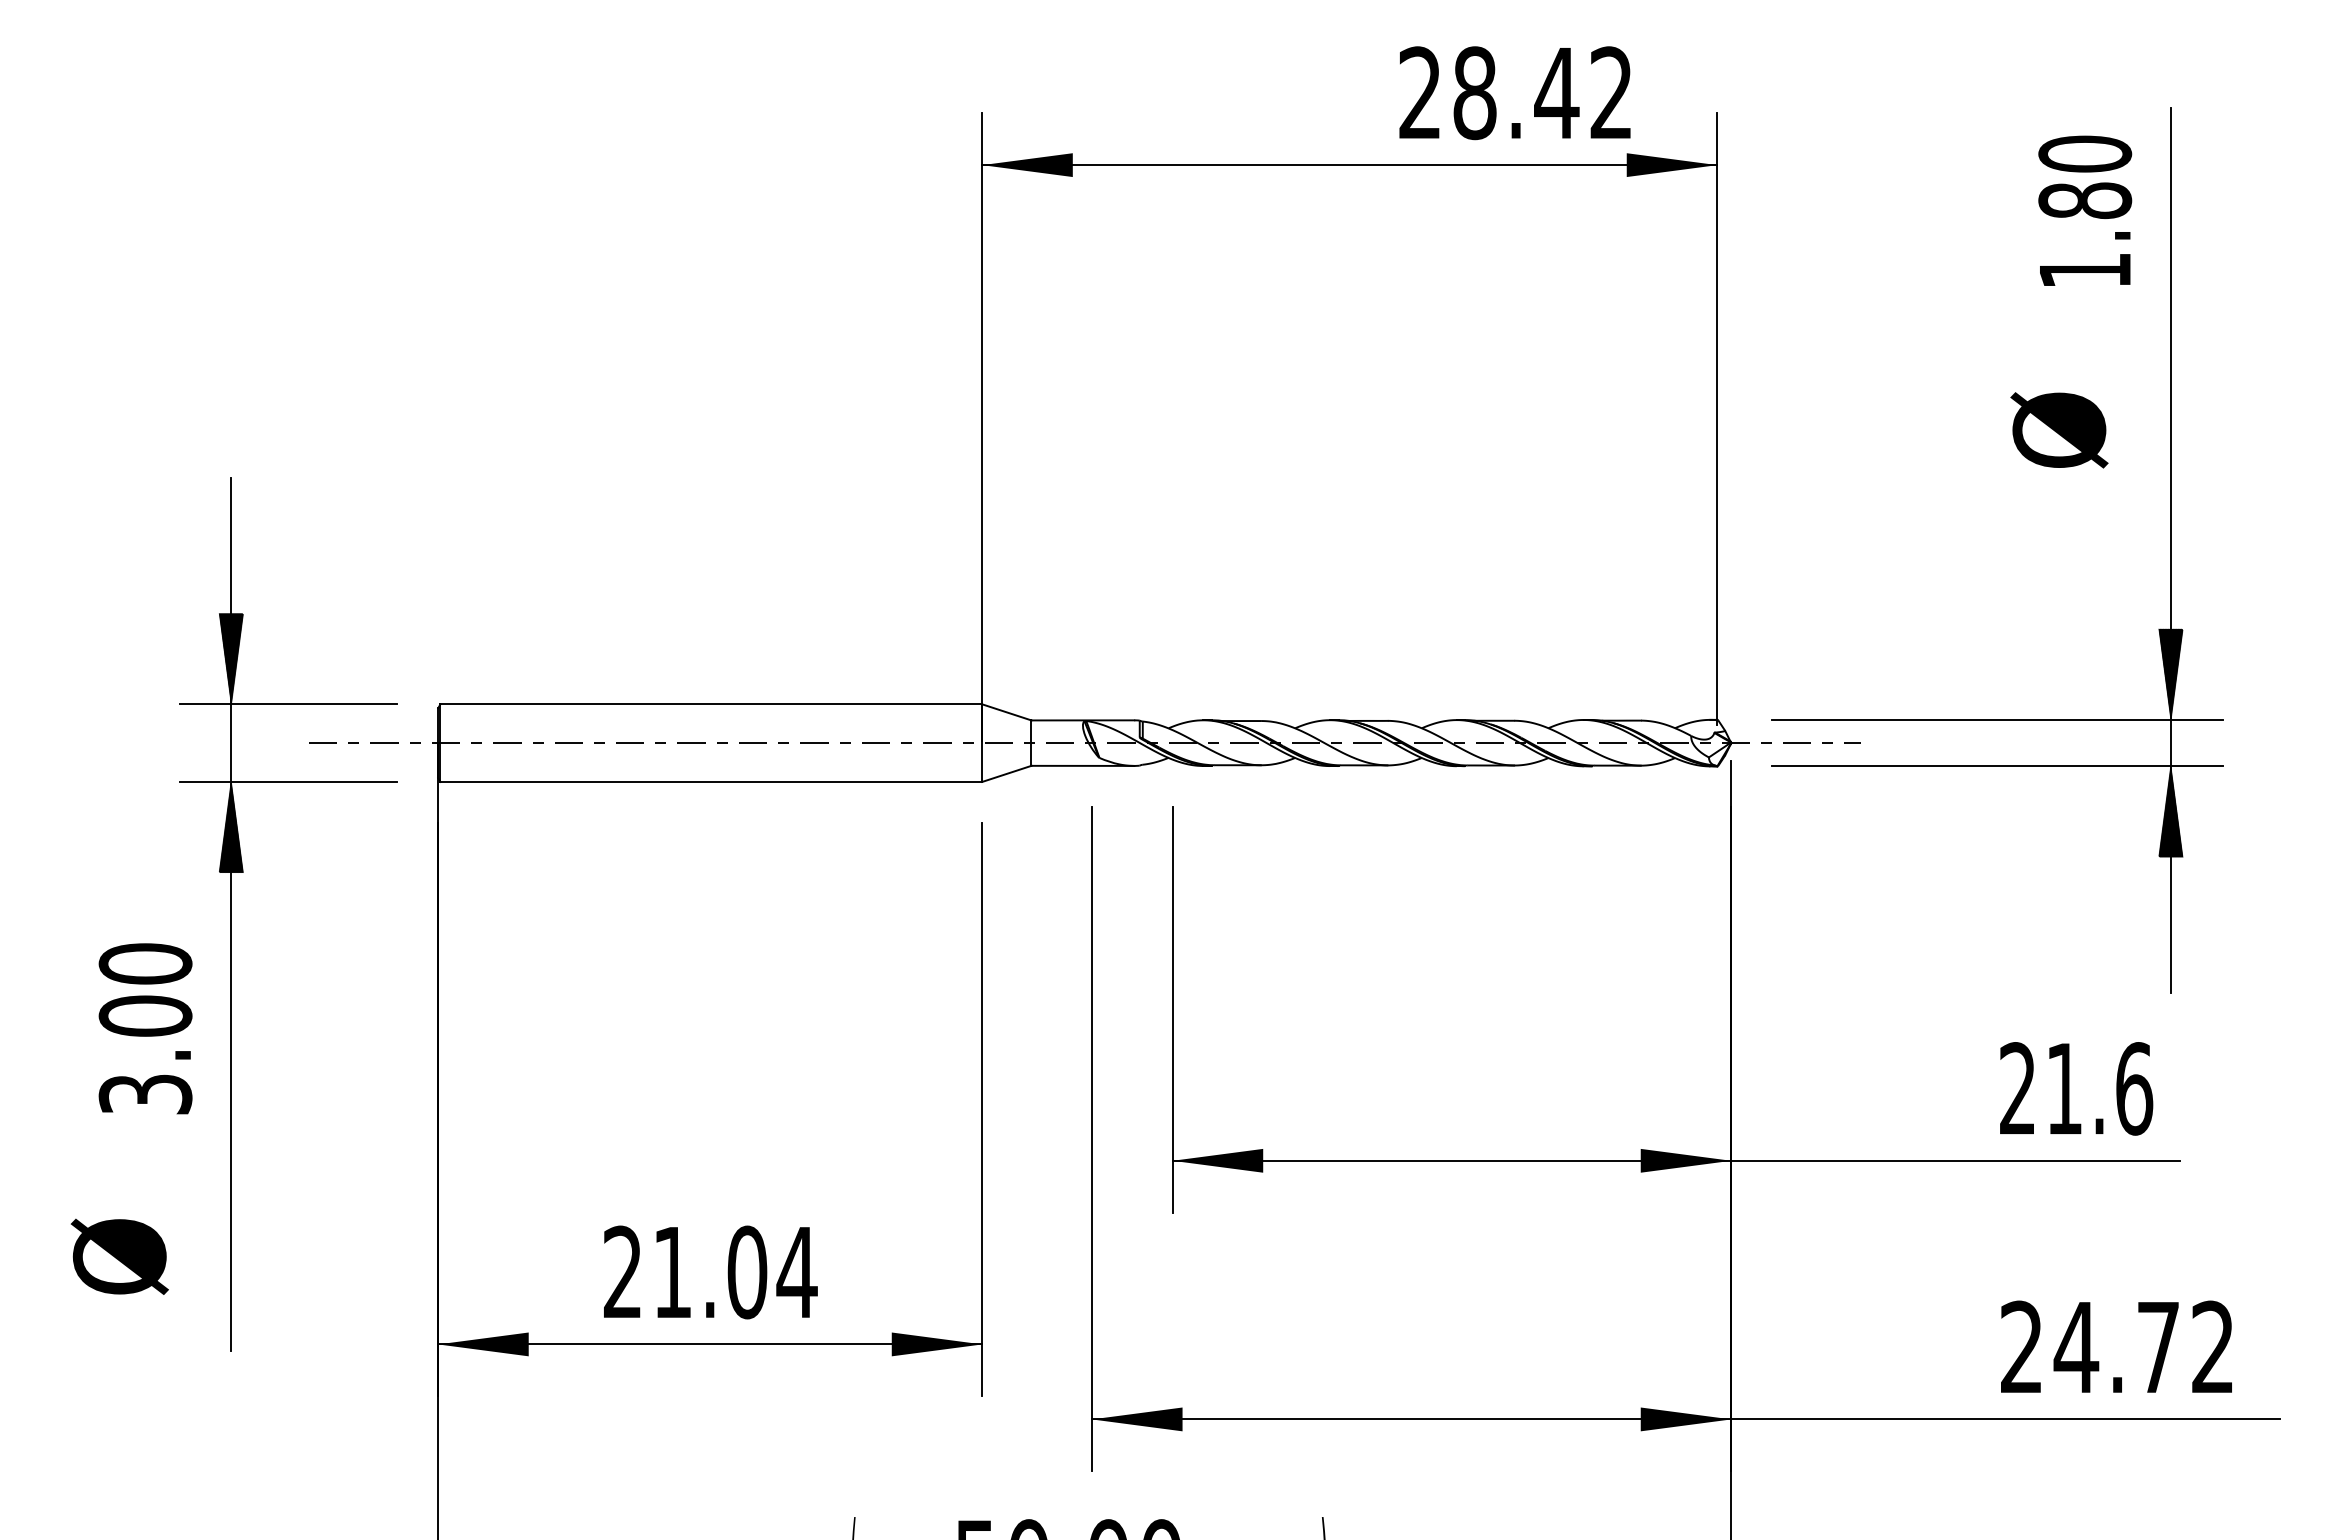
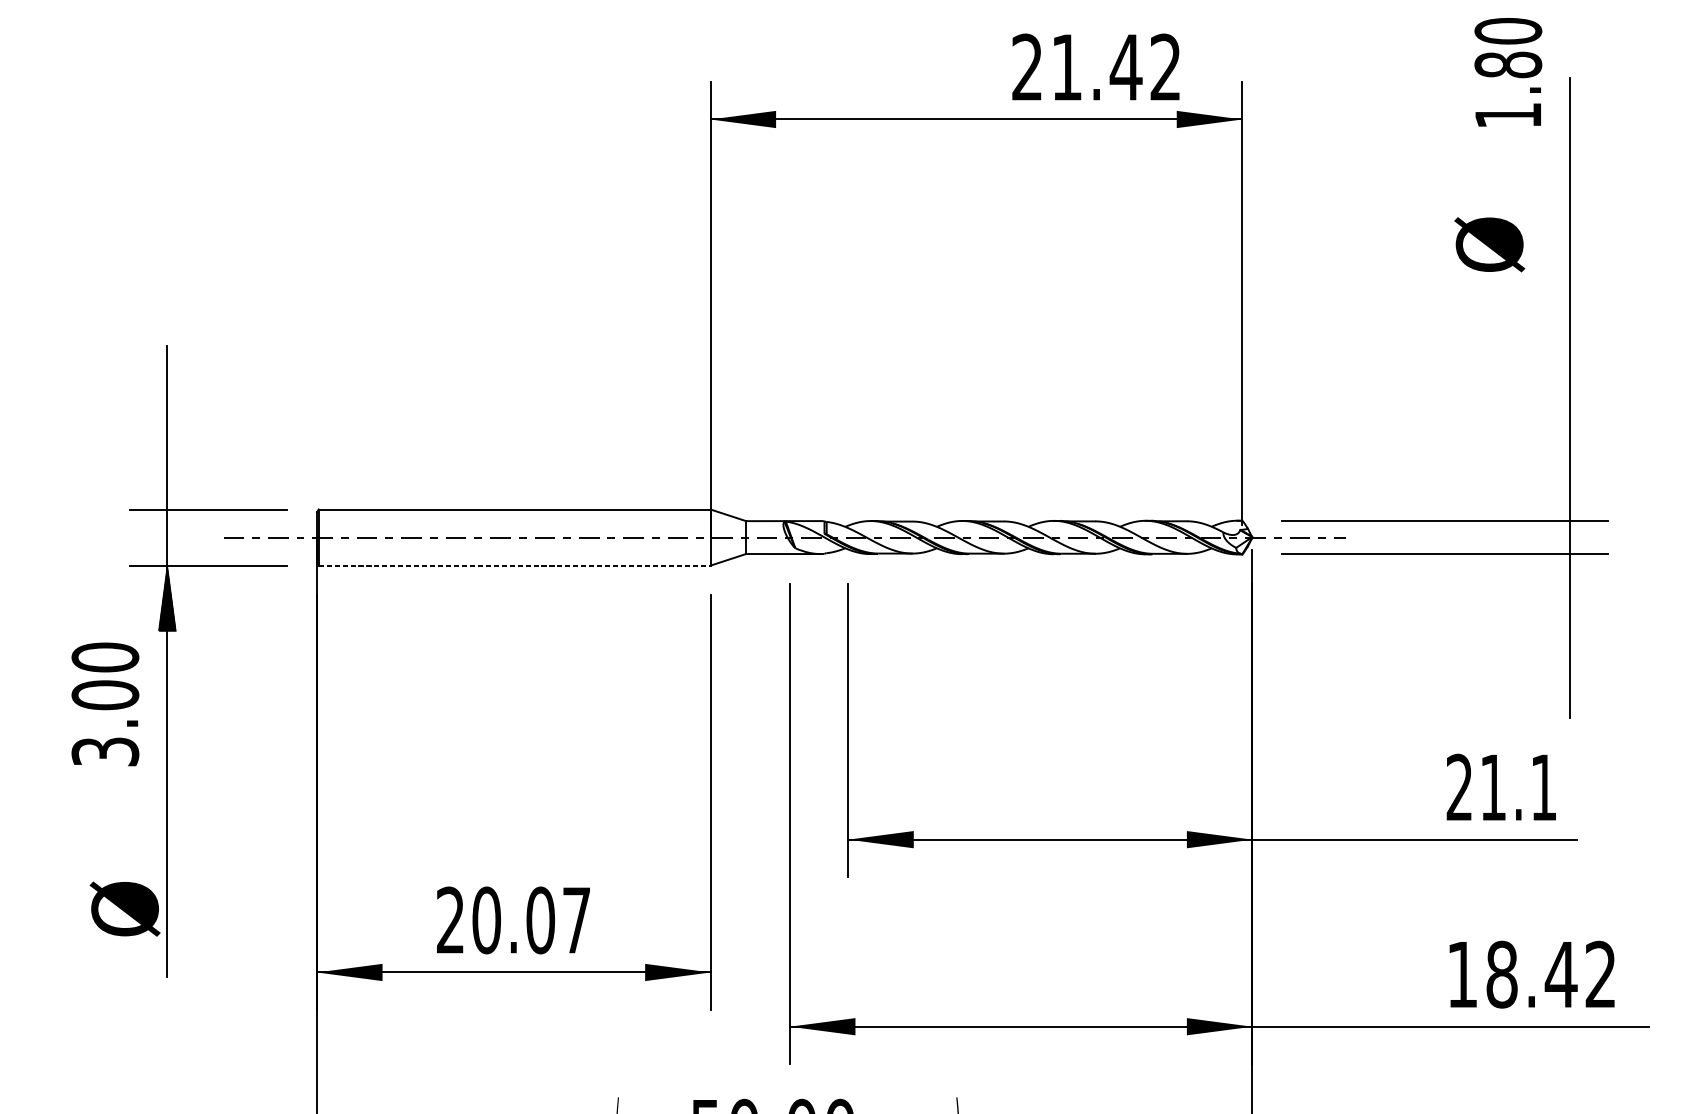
text: (1474, 93) -> (1066, 67), 28.42 -> 21.42
text: (2085, 210) -> (1508, 72), moved
text: (2059, 430) -> (1489, 244), moved
hatch: (231, 658) -> (167, 476), removed
hatch: (2170, 674) -> (1570, 487), removed
line: (711, 781) -> (514, 565), solid -> dashed
hatch: (2170, 811) -> (1570, 587), removed
text: (145, 1028) -> (105, 704), moved
text: (2134, 1088) -> (1544, 787), 21.6 -> 21.1
text: (119, 1256) -> (124, 908), moved
text: (735, 1272) -> (532, 920), 21.04 -> 20.07
text: (2091, 1347) -> (1512, 974), 24.72 -> 18.42

